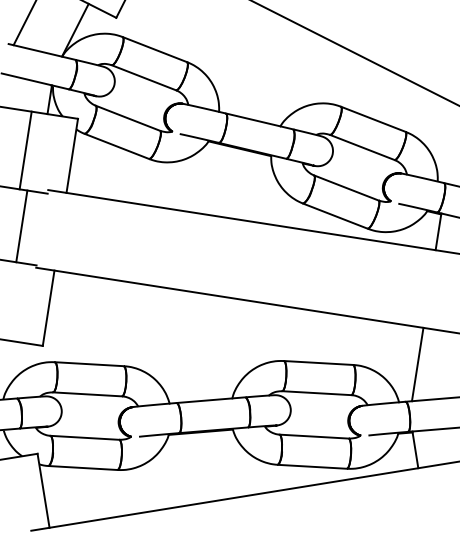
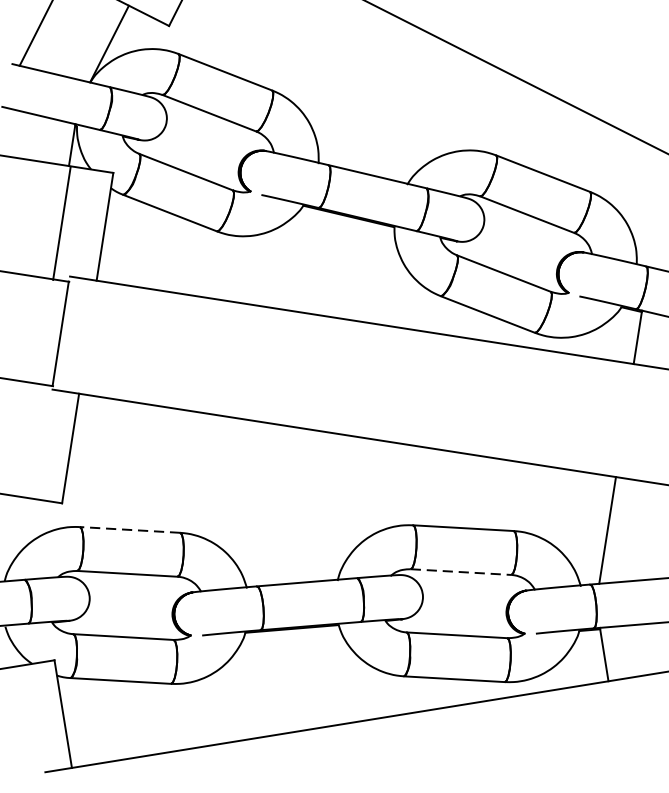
line: (25, 150) -> (61, 223), moved
line: (21, 226) -> (60, 333), moved
line: (89, 364) -> (130, 530), solid -> dashed
line: (316, 393) -> (460, 572), solid -> dashed

